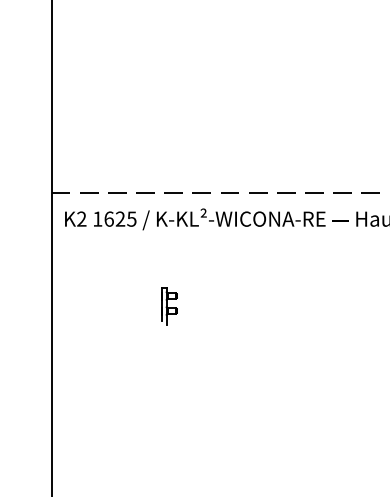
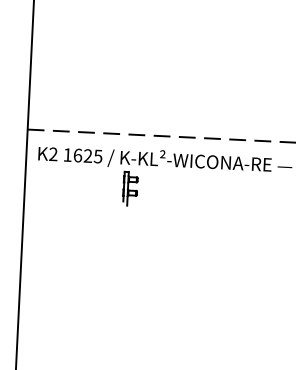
part: (169, 306) -> (130, 188), moved

